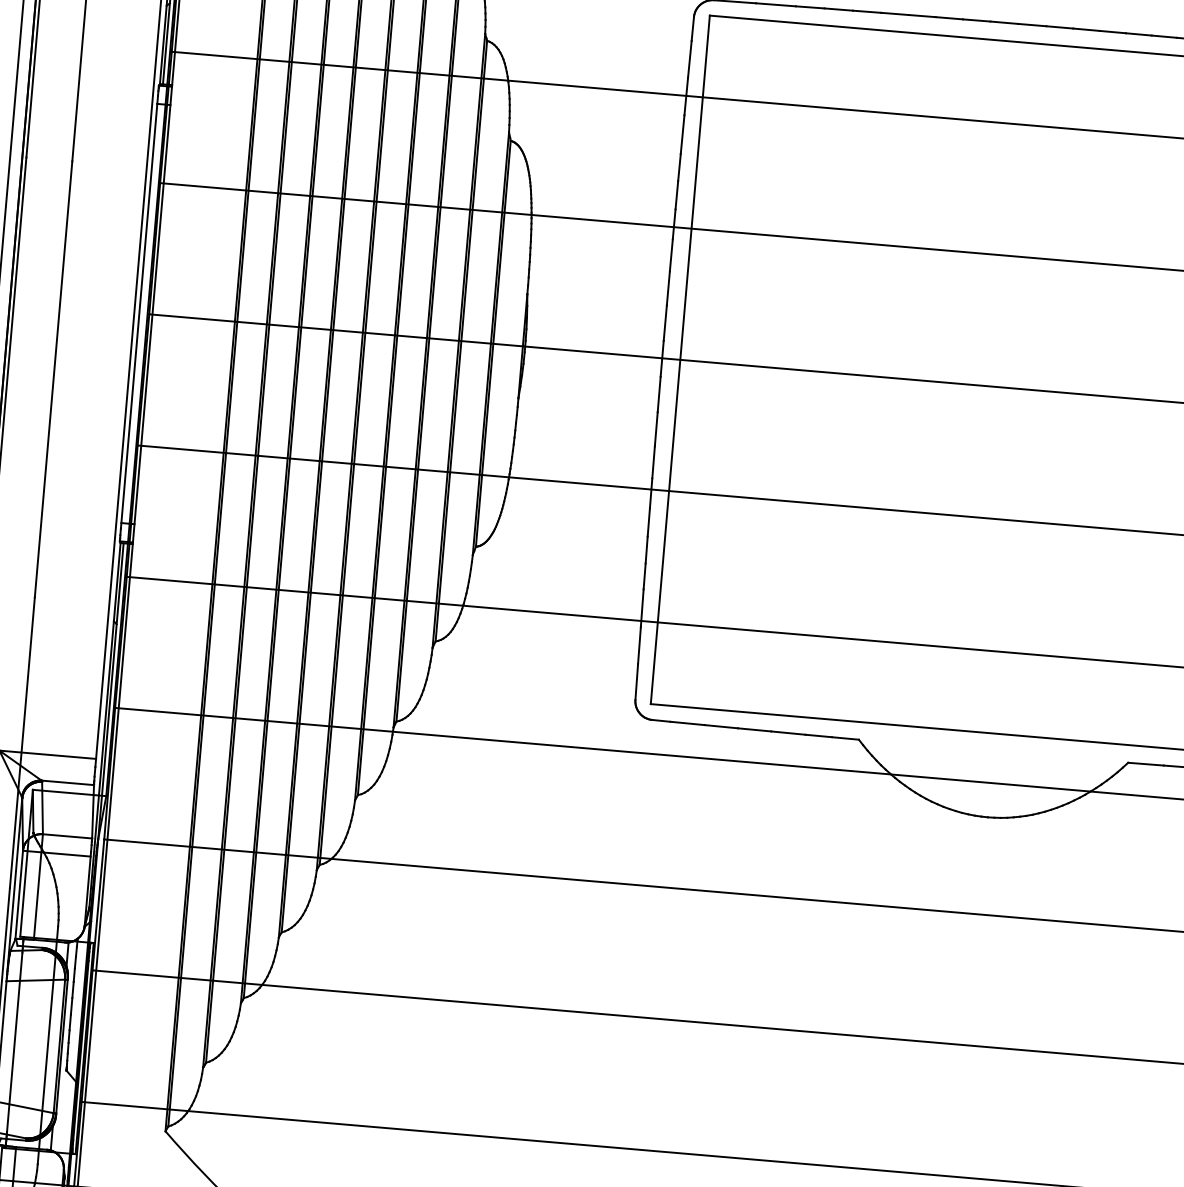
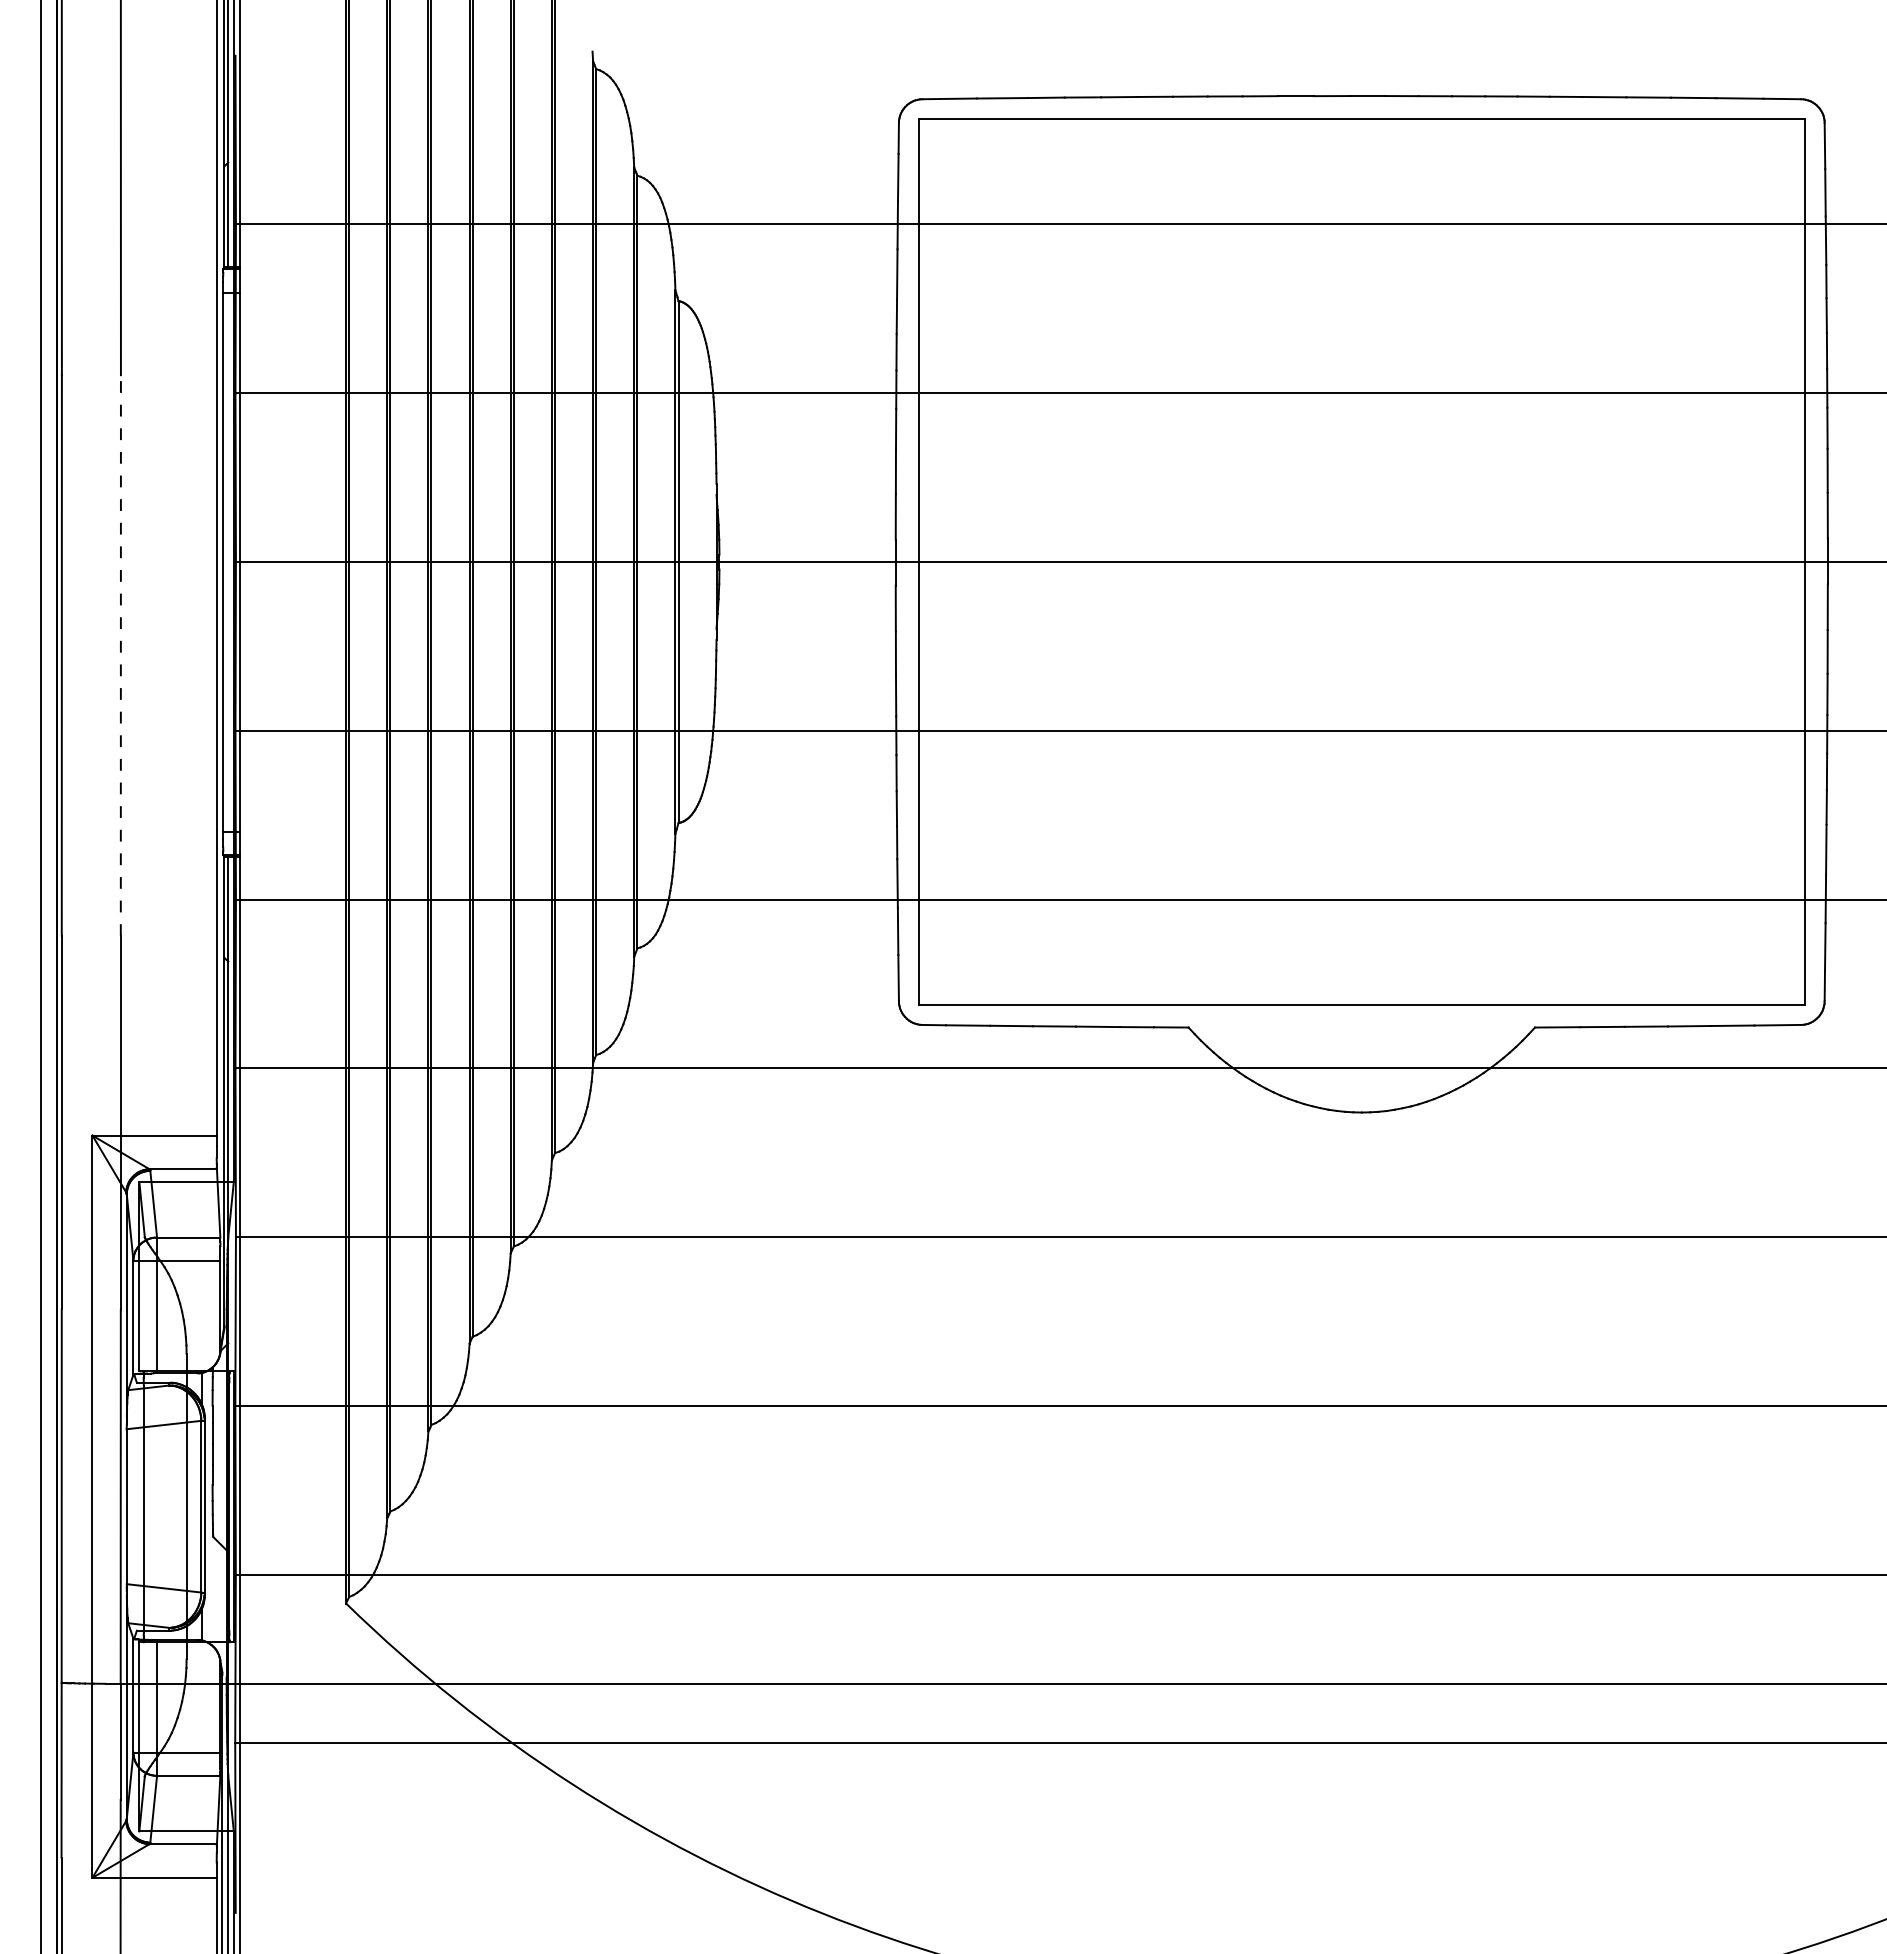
line: (53, 379) -> (120, 655), solid -> dashed

